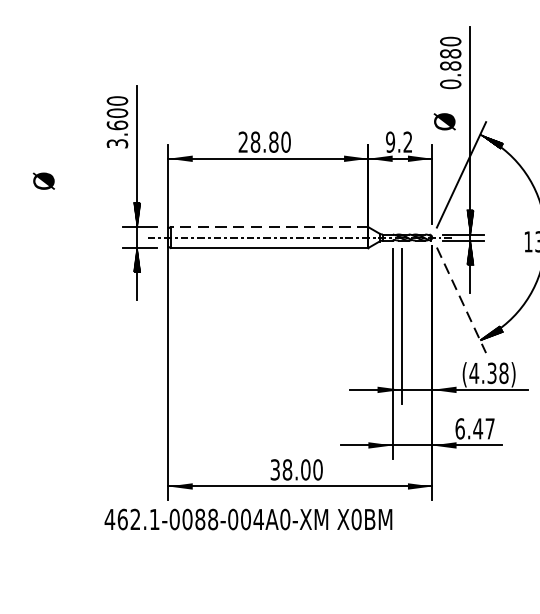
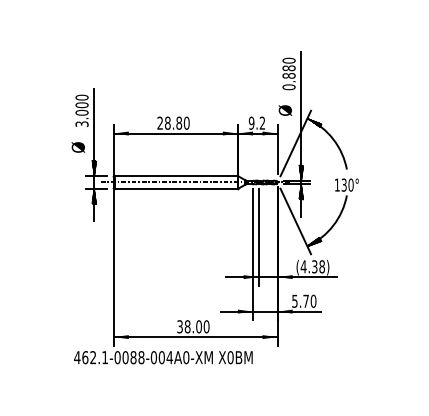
text: (116, 124) -> (81, 112), 3.600 -> 3.000
text: (44, 181) -> (78, 147), moved
line: (267, 227) -> (175, 176), dashed -> solid
line: (461, 300) -> (295, 221), dashed -> solid
text: (475, 427) -> (304, 300), 6.47 -> 5.70

